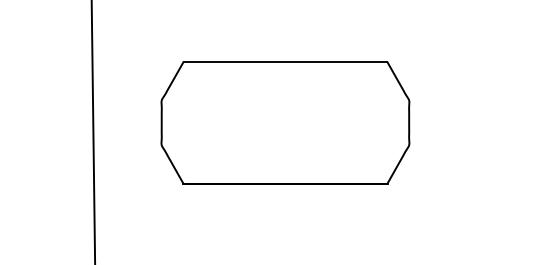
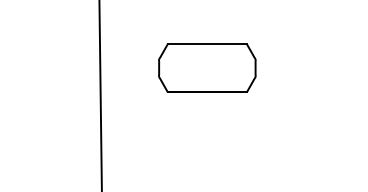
part: (285, 121) -> (207, 67), size x0.7

